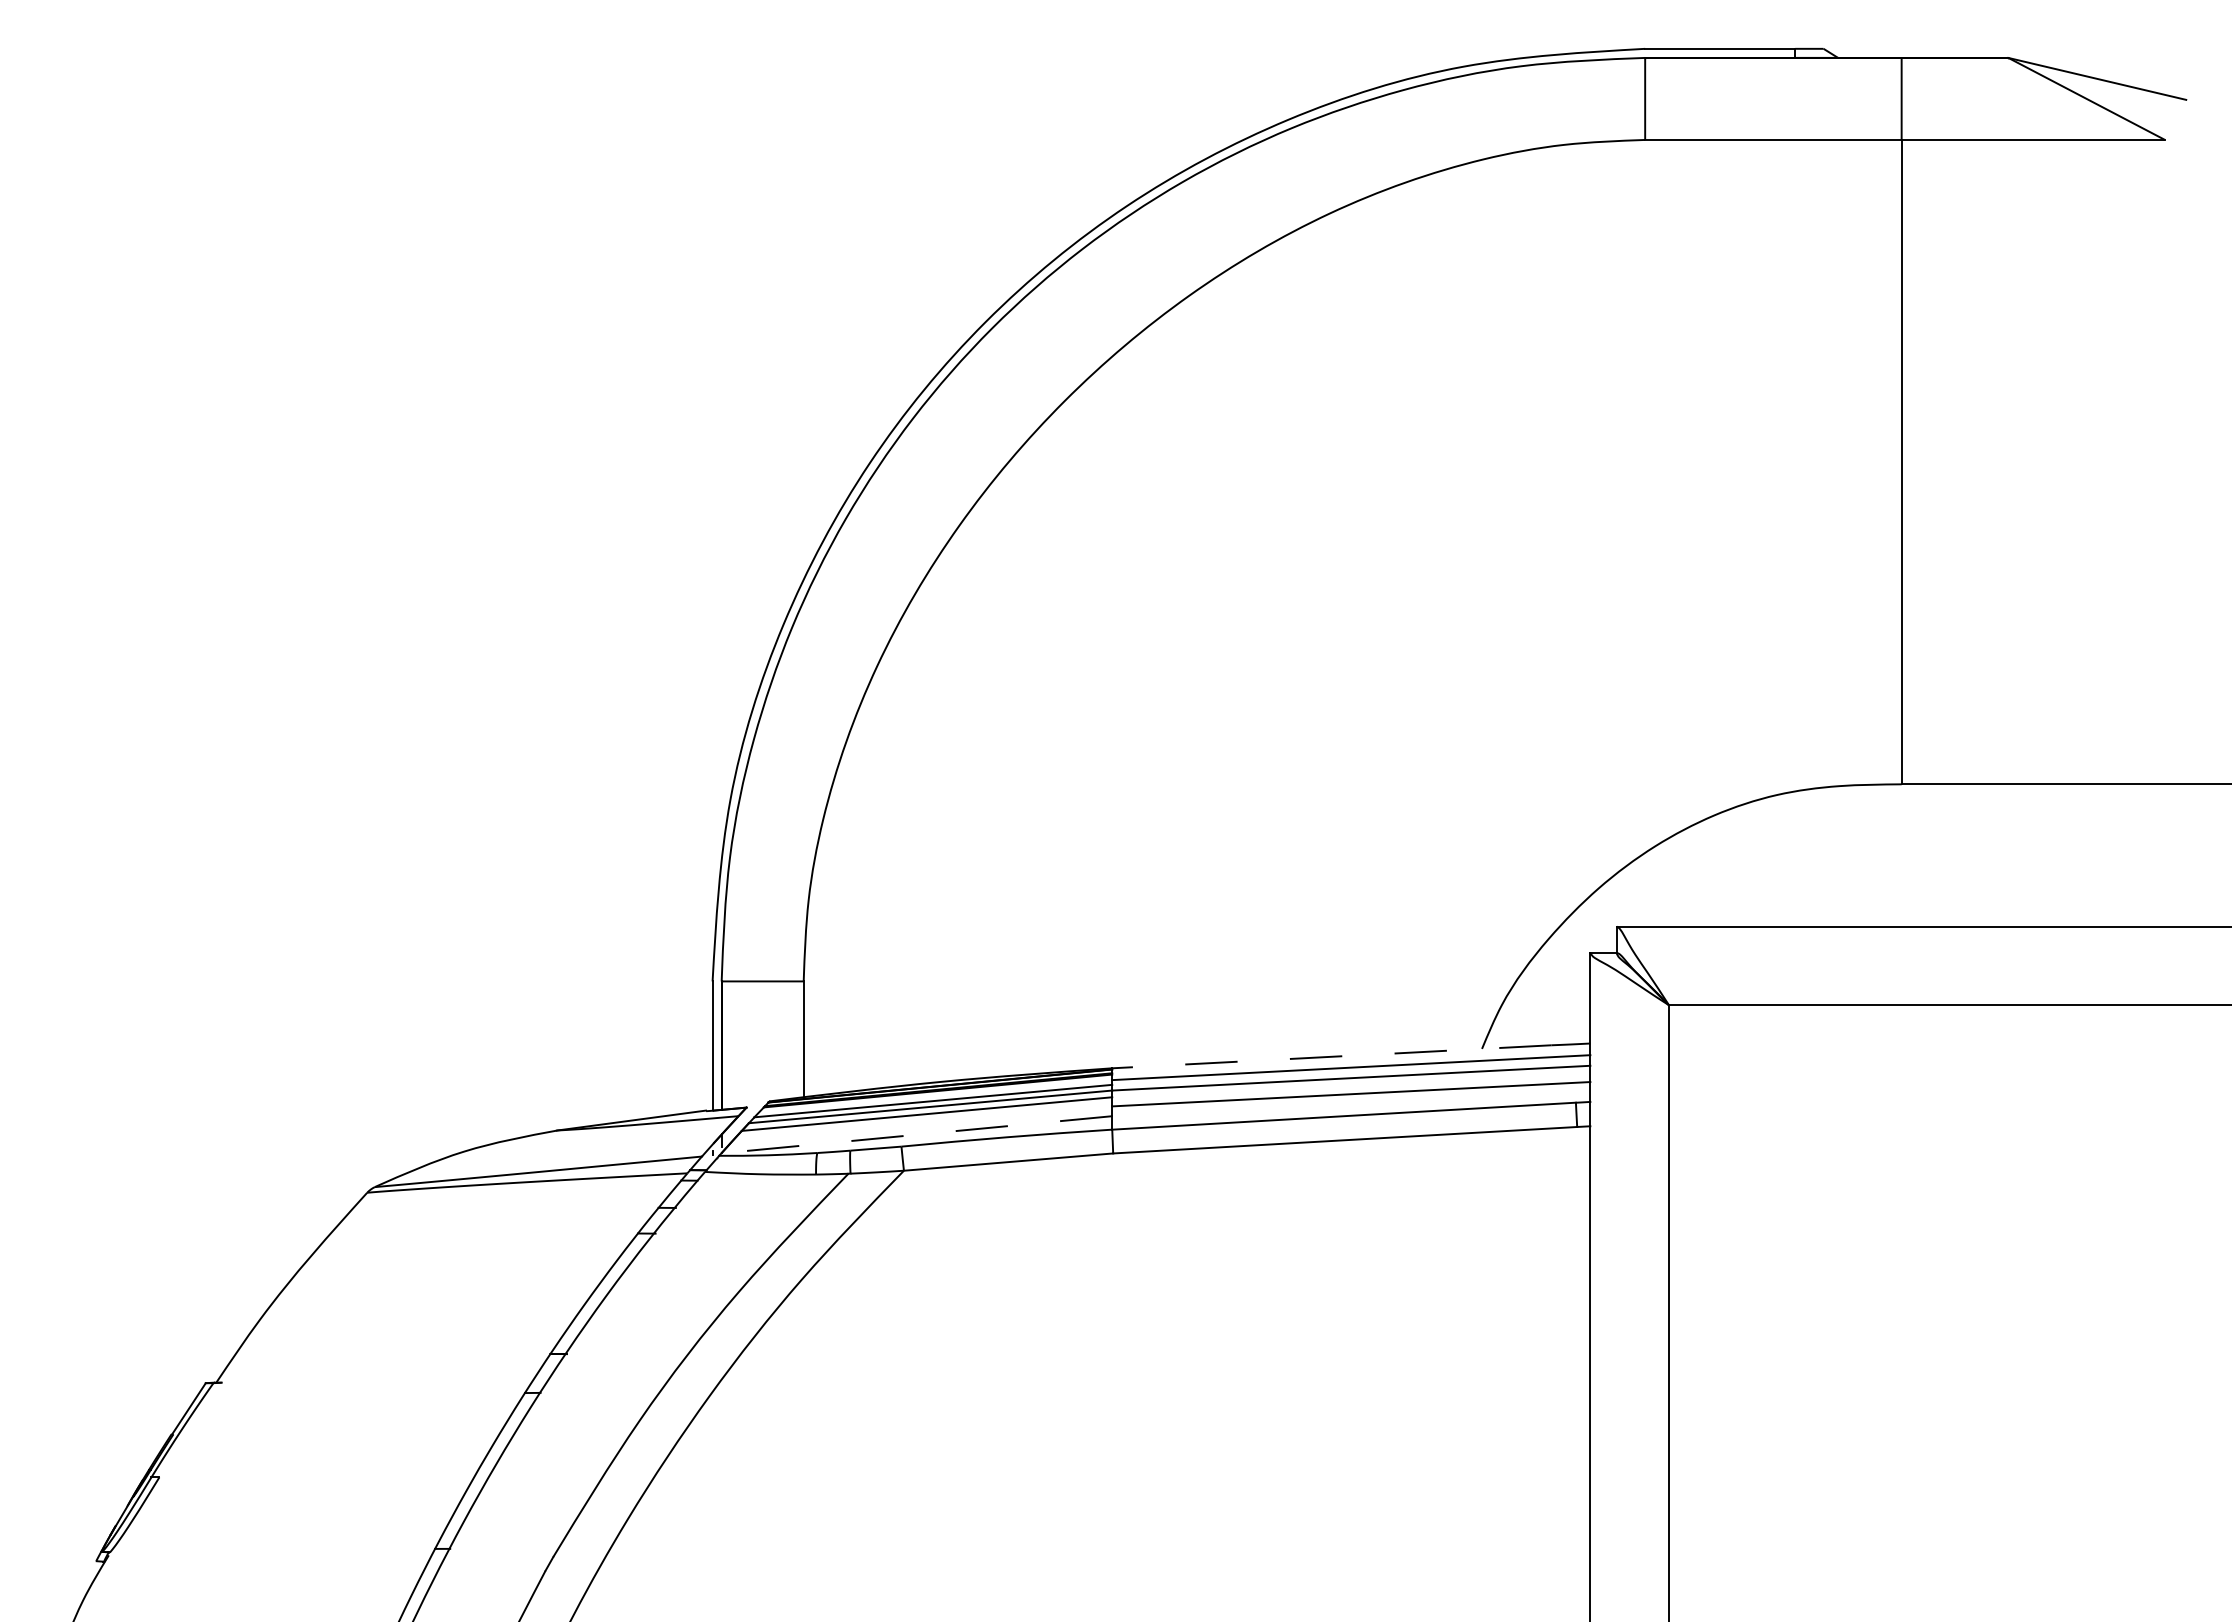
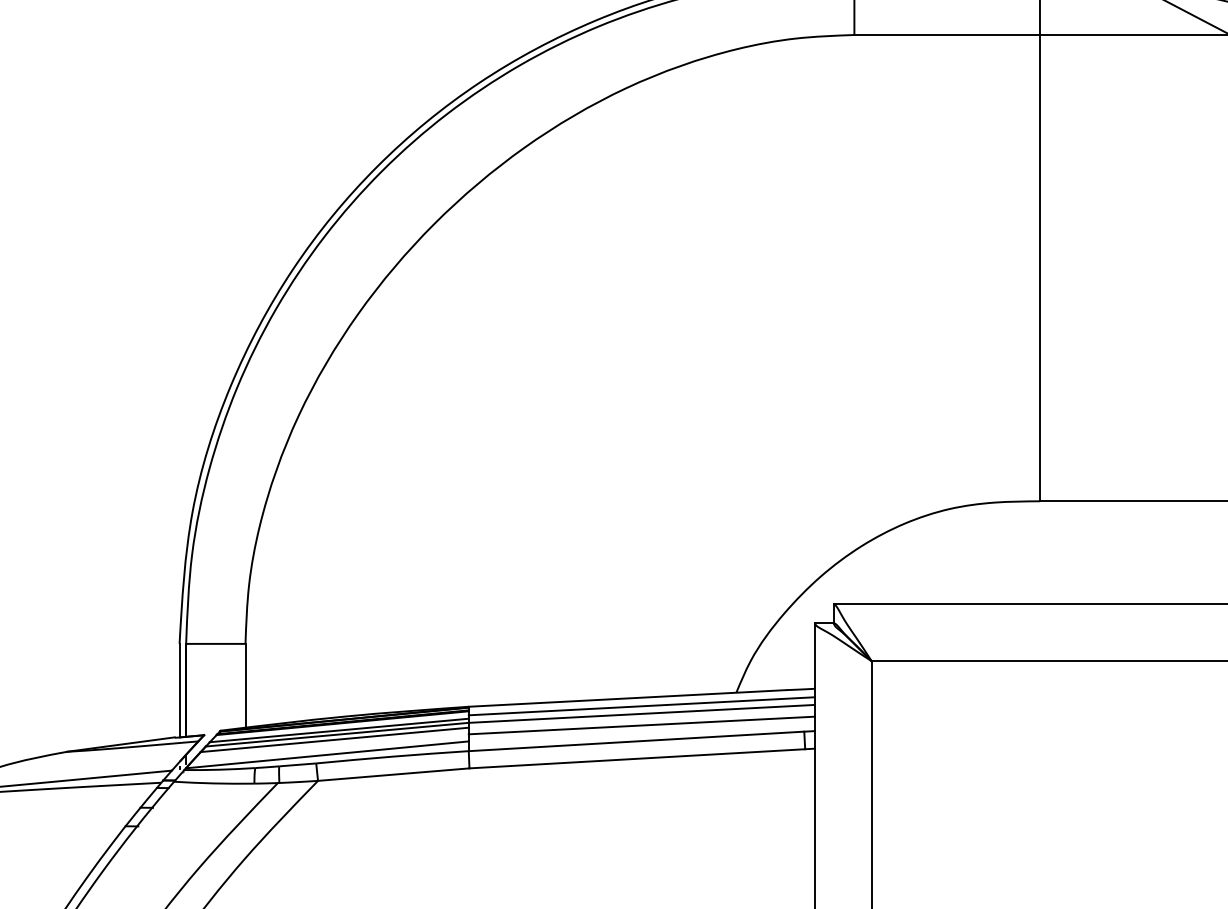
line: (1331, 1056) -> (627, 698), dashed -> solid
line: (916, 1134) -> (327, 754), dashed -> solid

